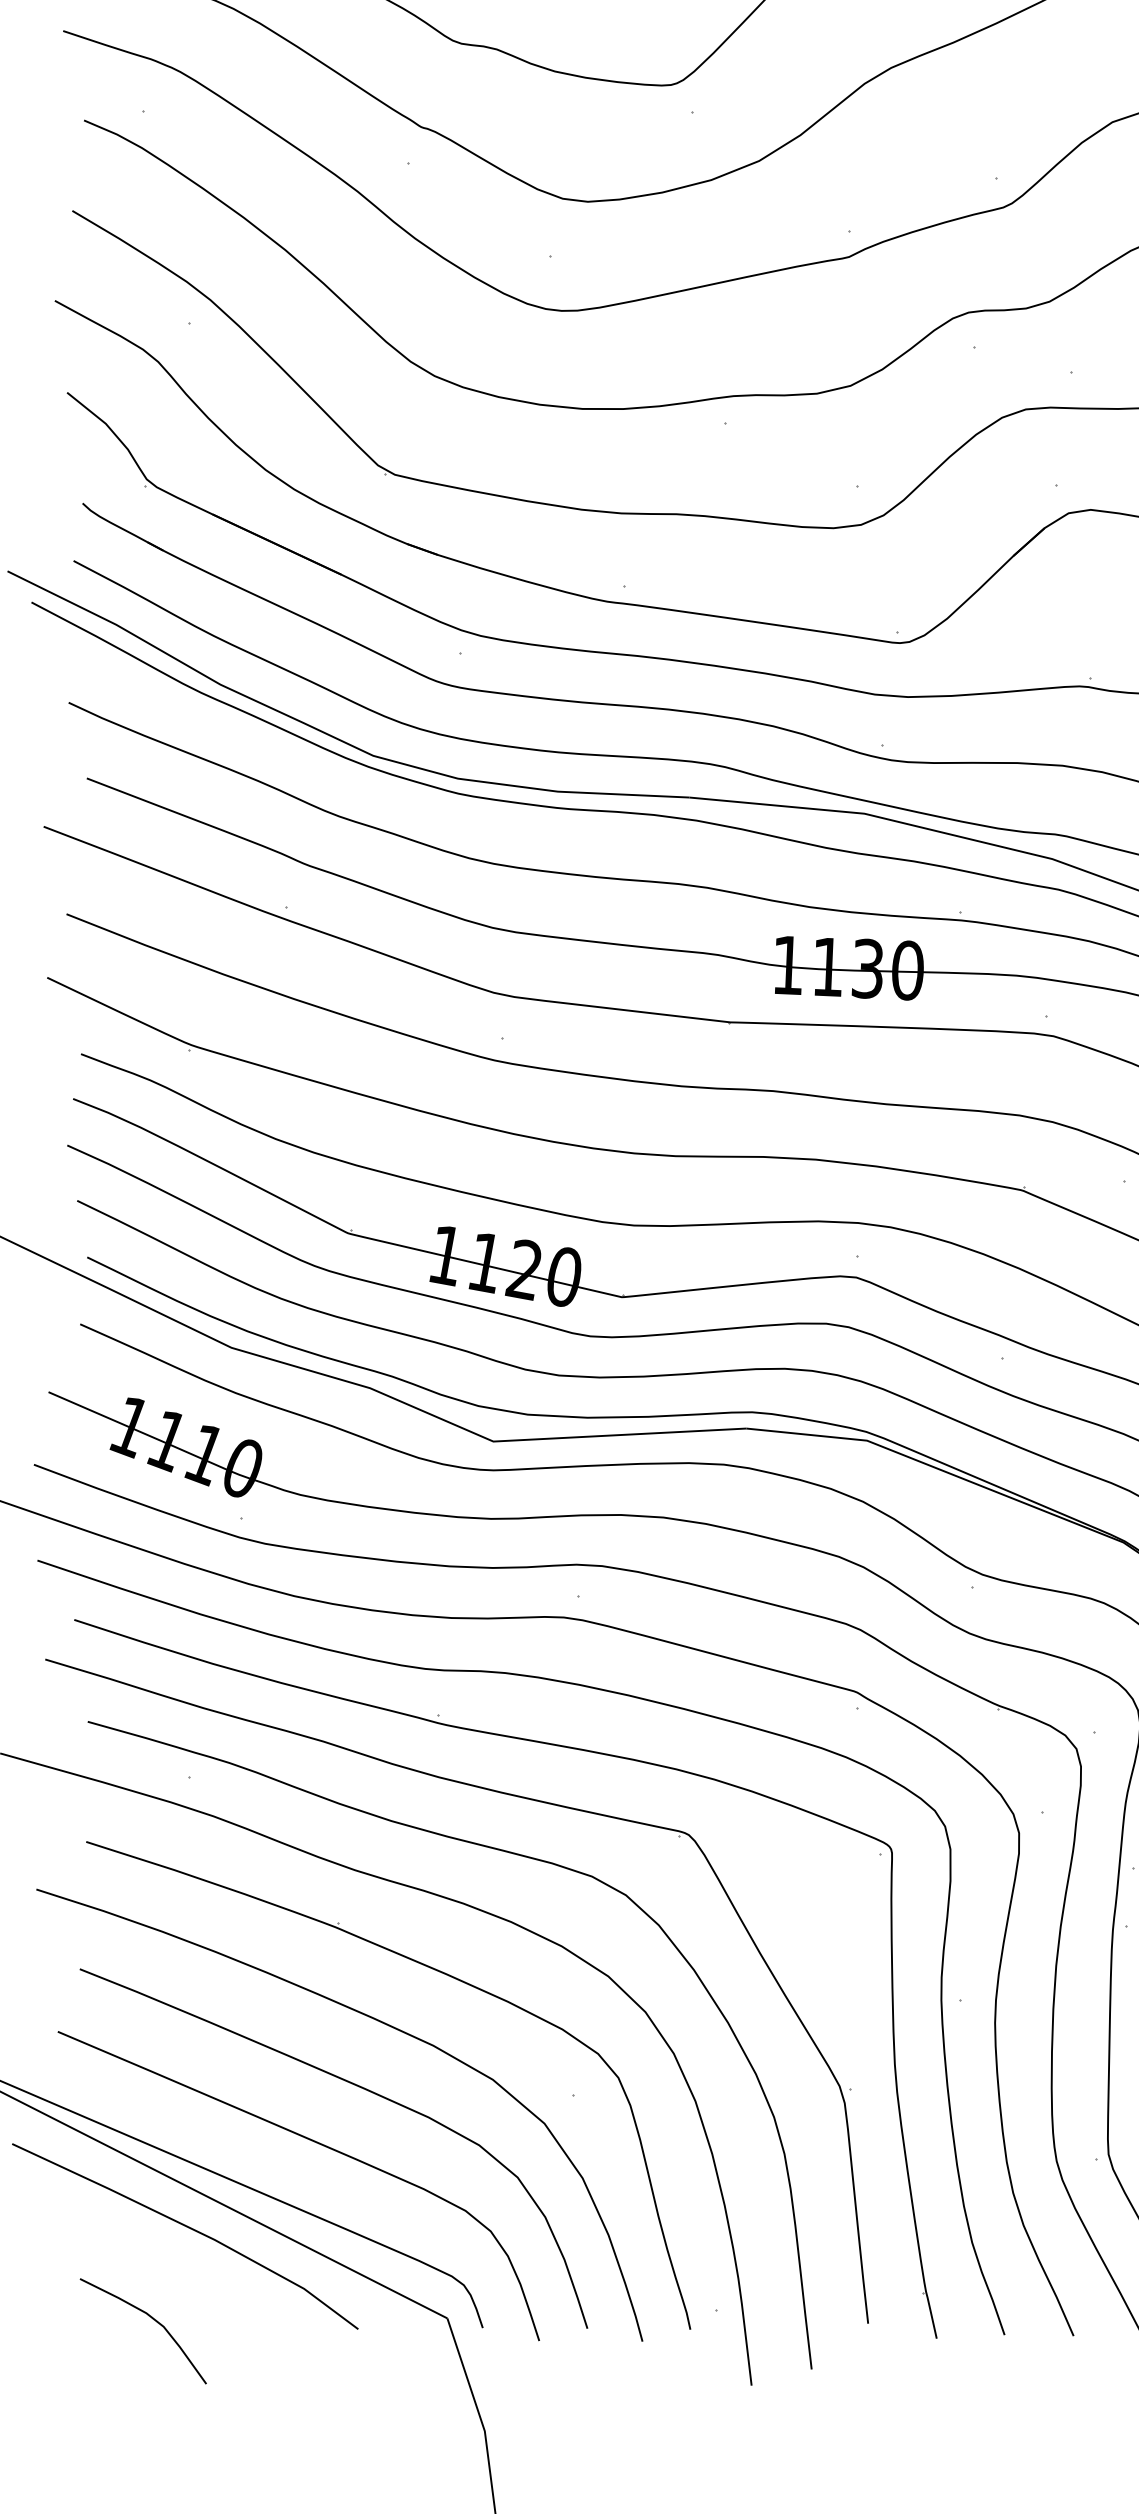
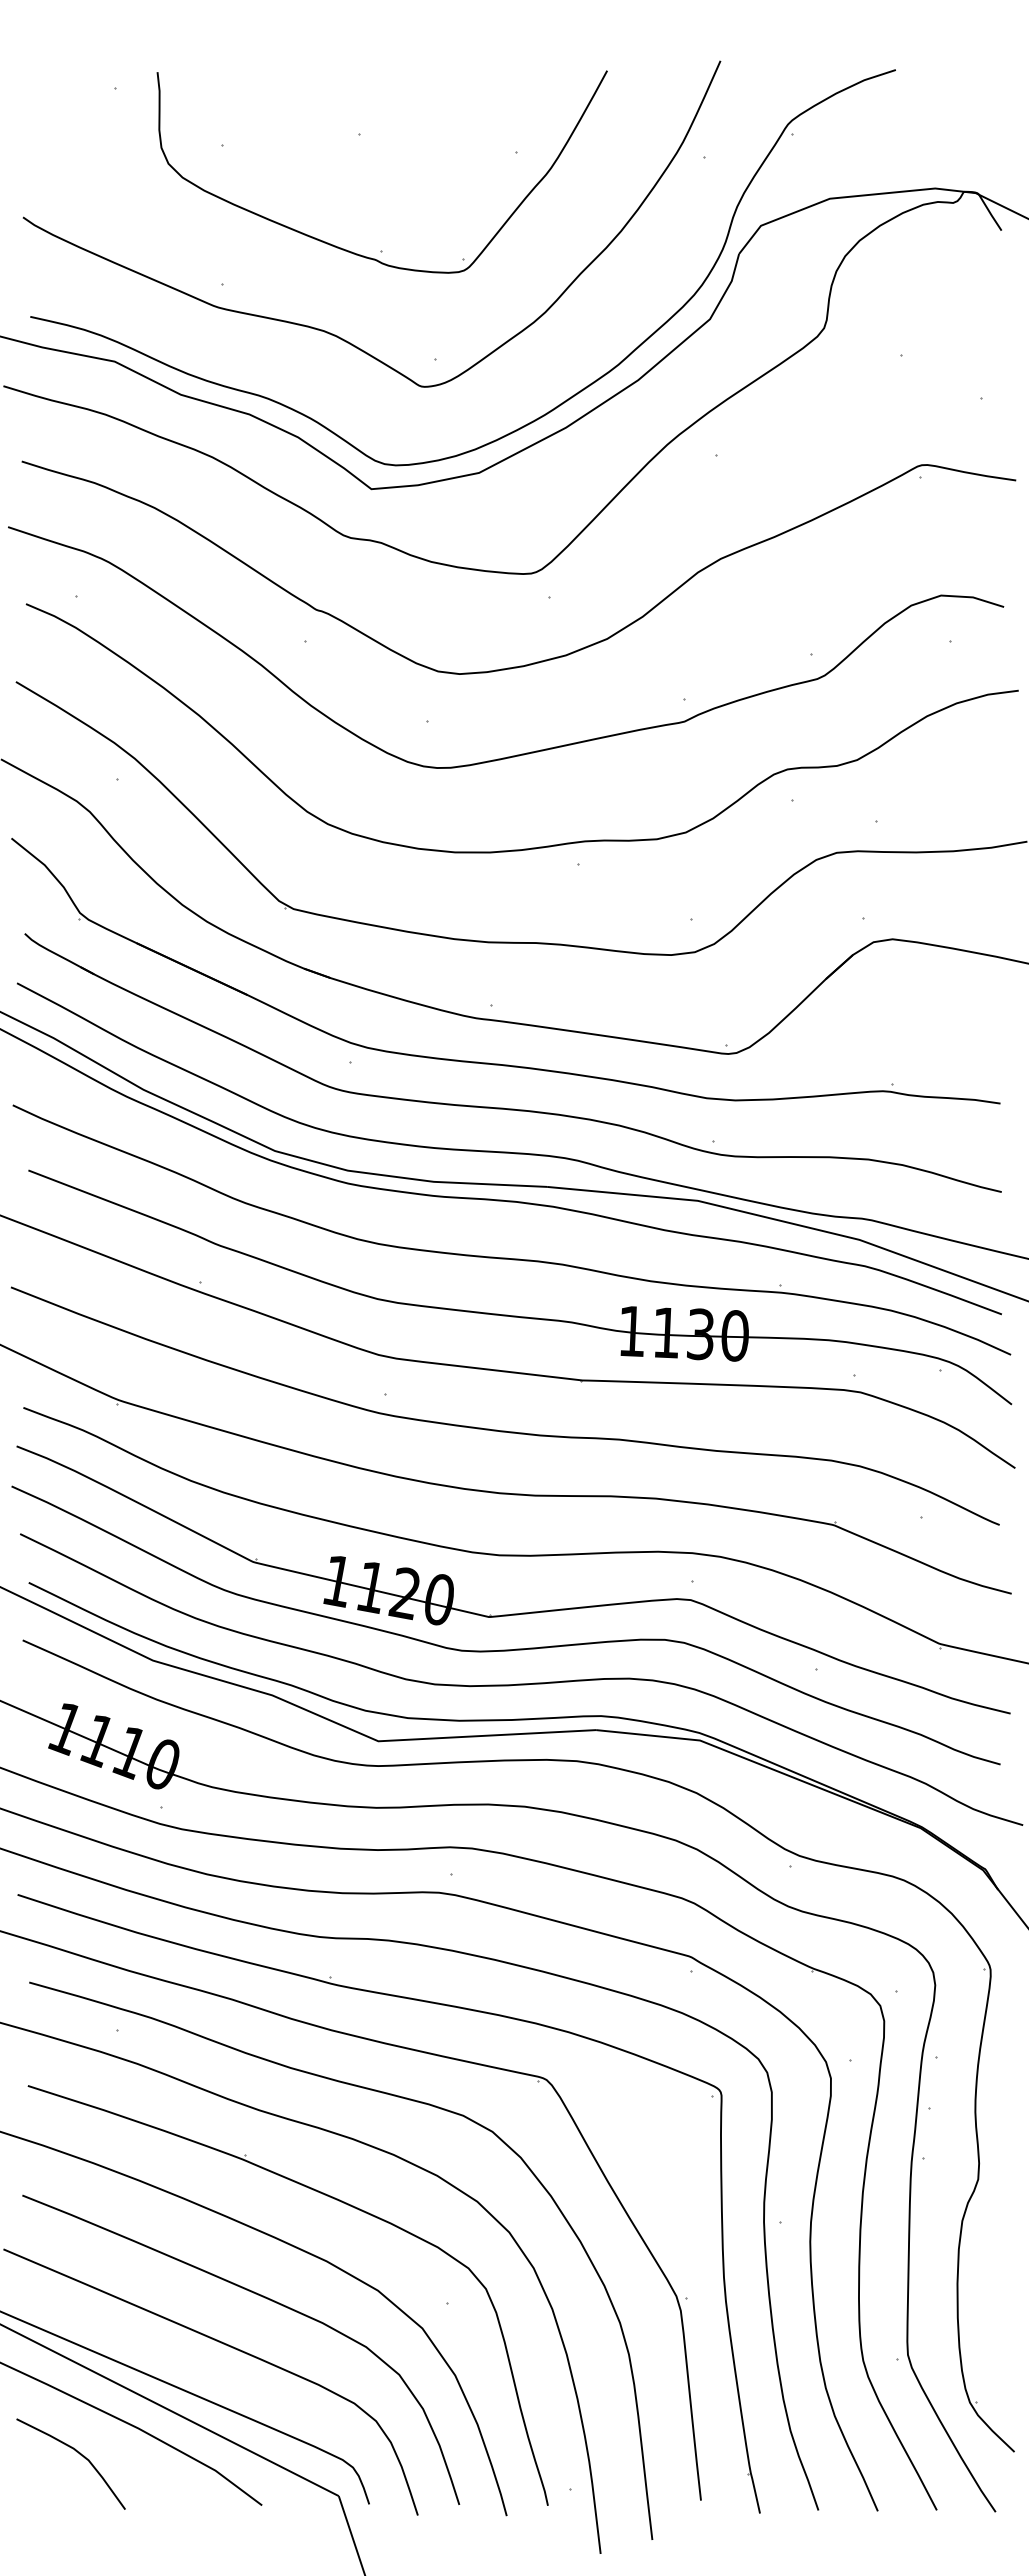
curve: (149, 2317) -> (76, 2452), moved

